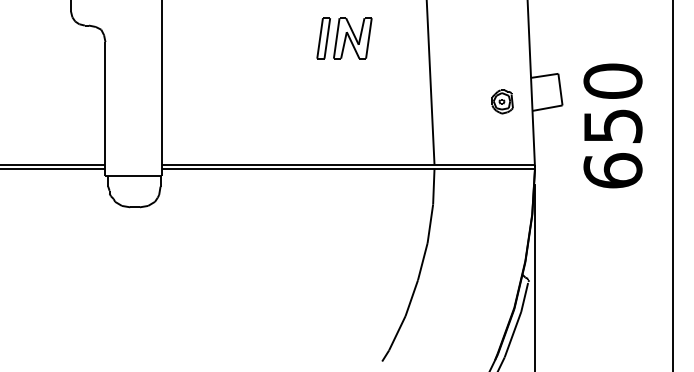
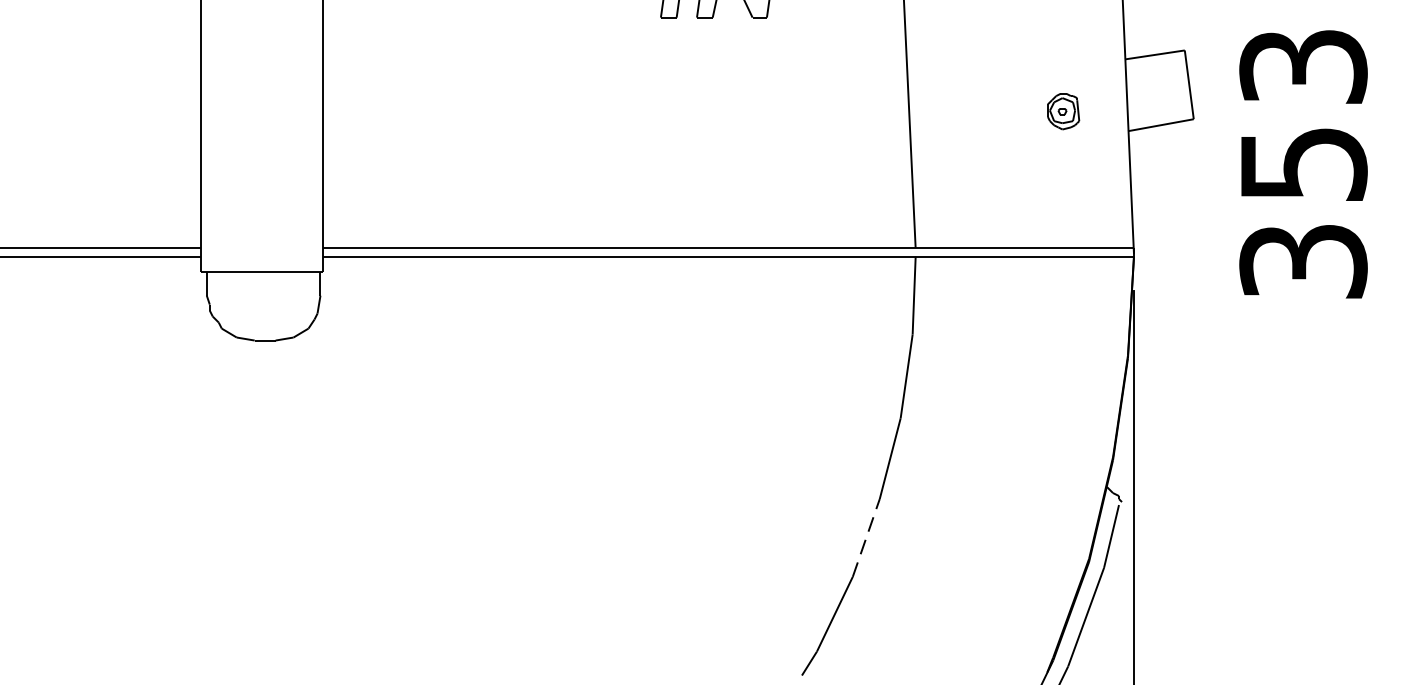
part: (502, 101) -> (1063, 110), size x0.7
text: (612, 125) -> (1302, 162), 650 -> 353
line: (411, 298) -> (865, 538), solid -> dashed

